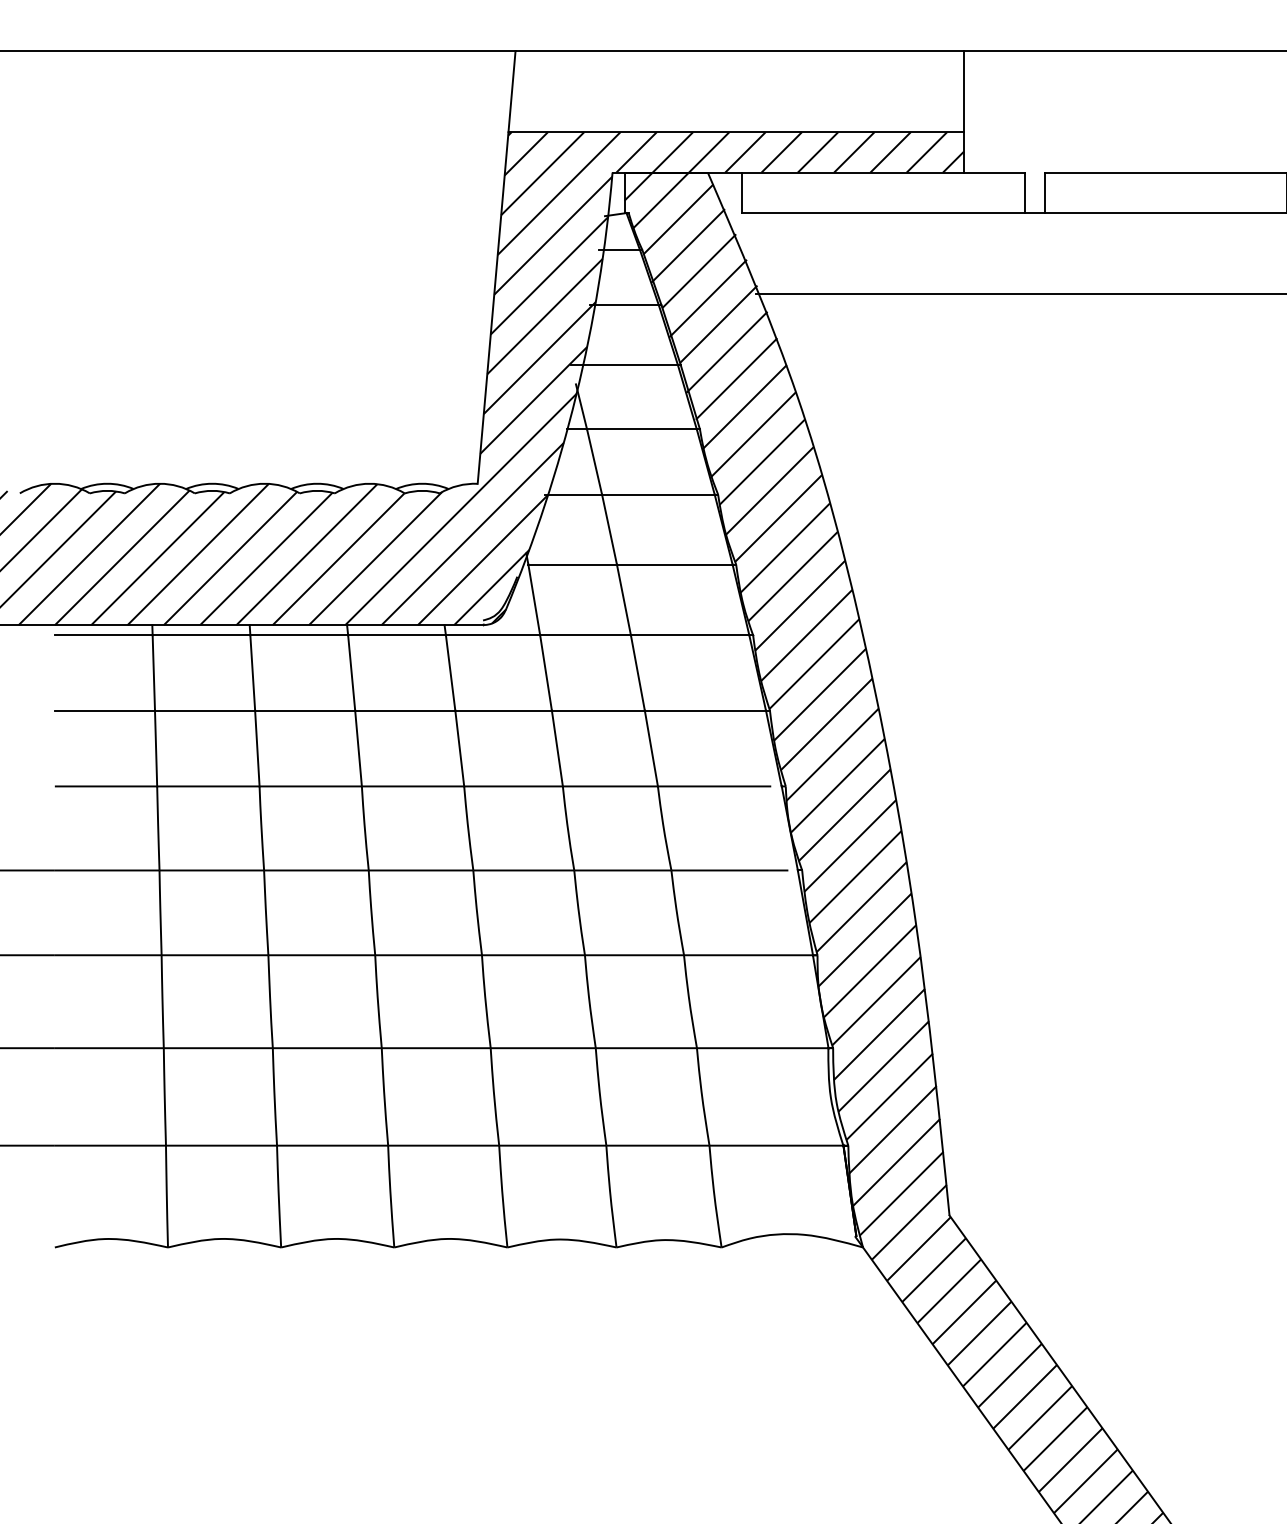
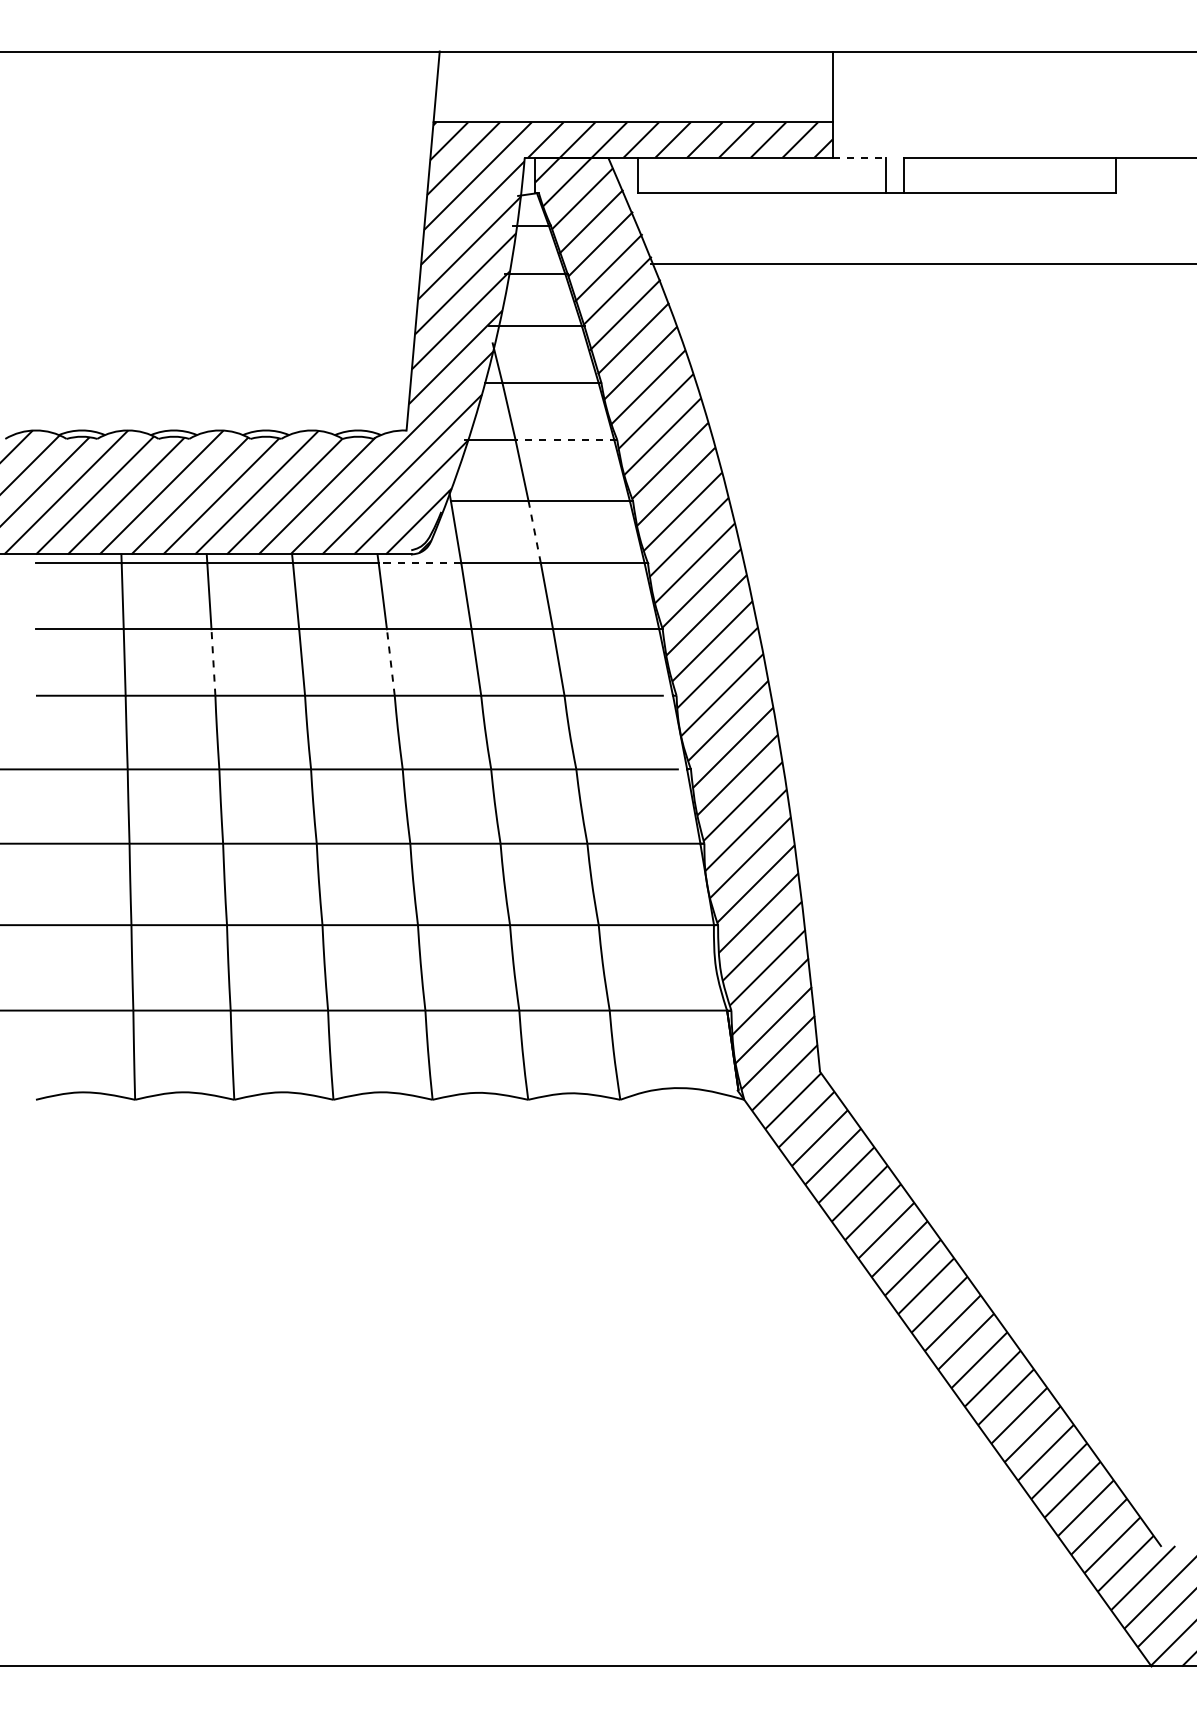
line: (994, 172) -> (859, 157), solid -> dashed
line: (660, 495) -> (566, 440), solid -> dashed
line: (623, 600) -> (534, 532), solid -> dashed
line: (492, 635) -> (419, 563), solid -> dashed
line: (257, 747) -> (213, 661), solid -> dashed
line: (459, 747) -> (390, 661), solid -> dashed

